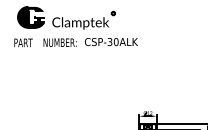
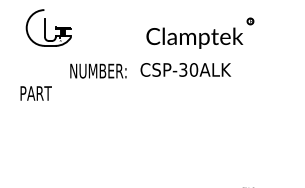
fill: (30, 16) -> (48, 26), removed
part: (84, 19) -> (201, 31), moved
text: (23, 42) -> (36, 92), moved

